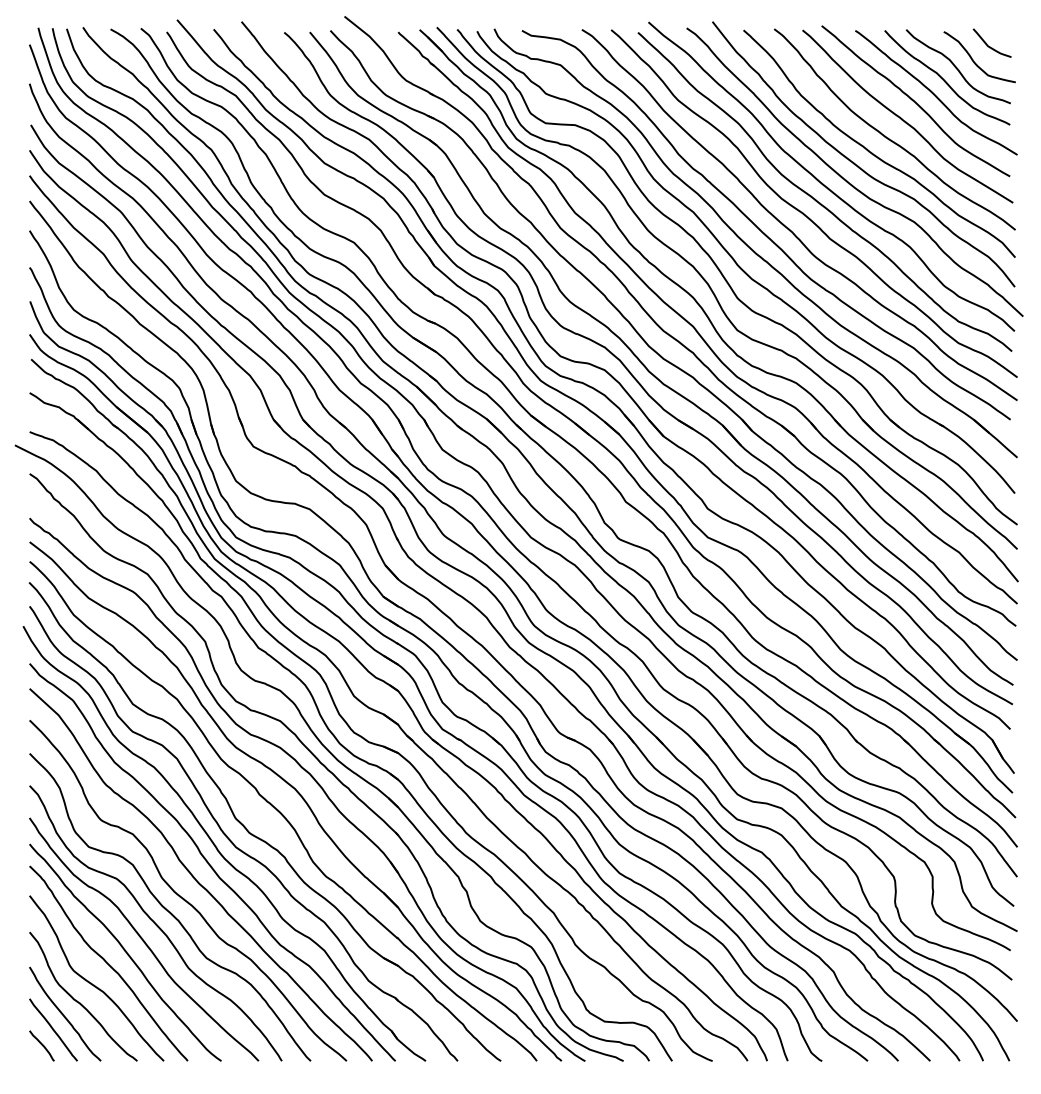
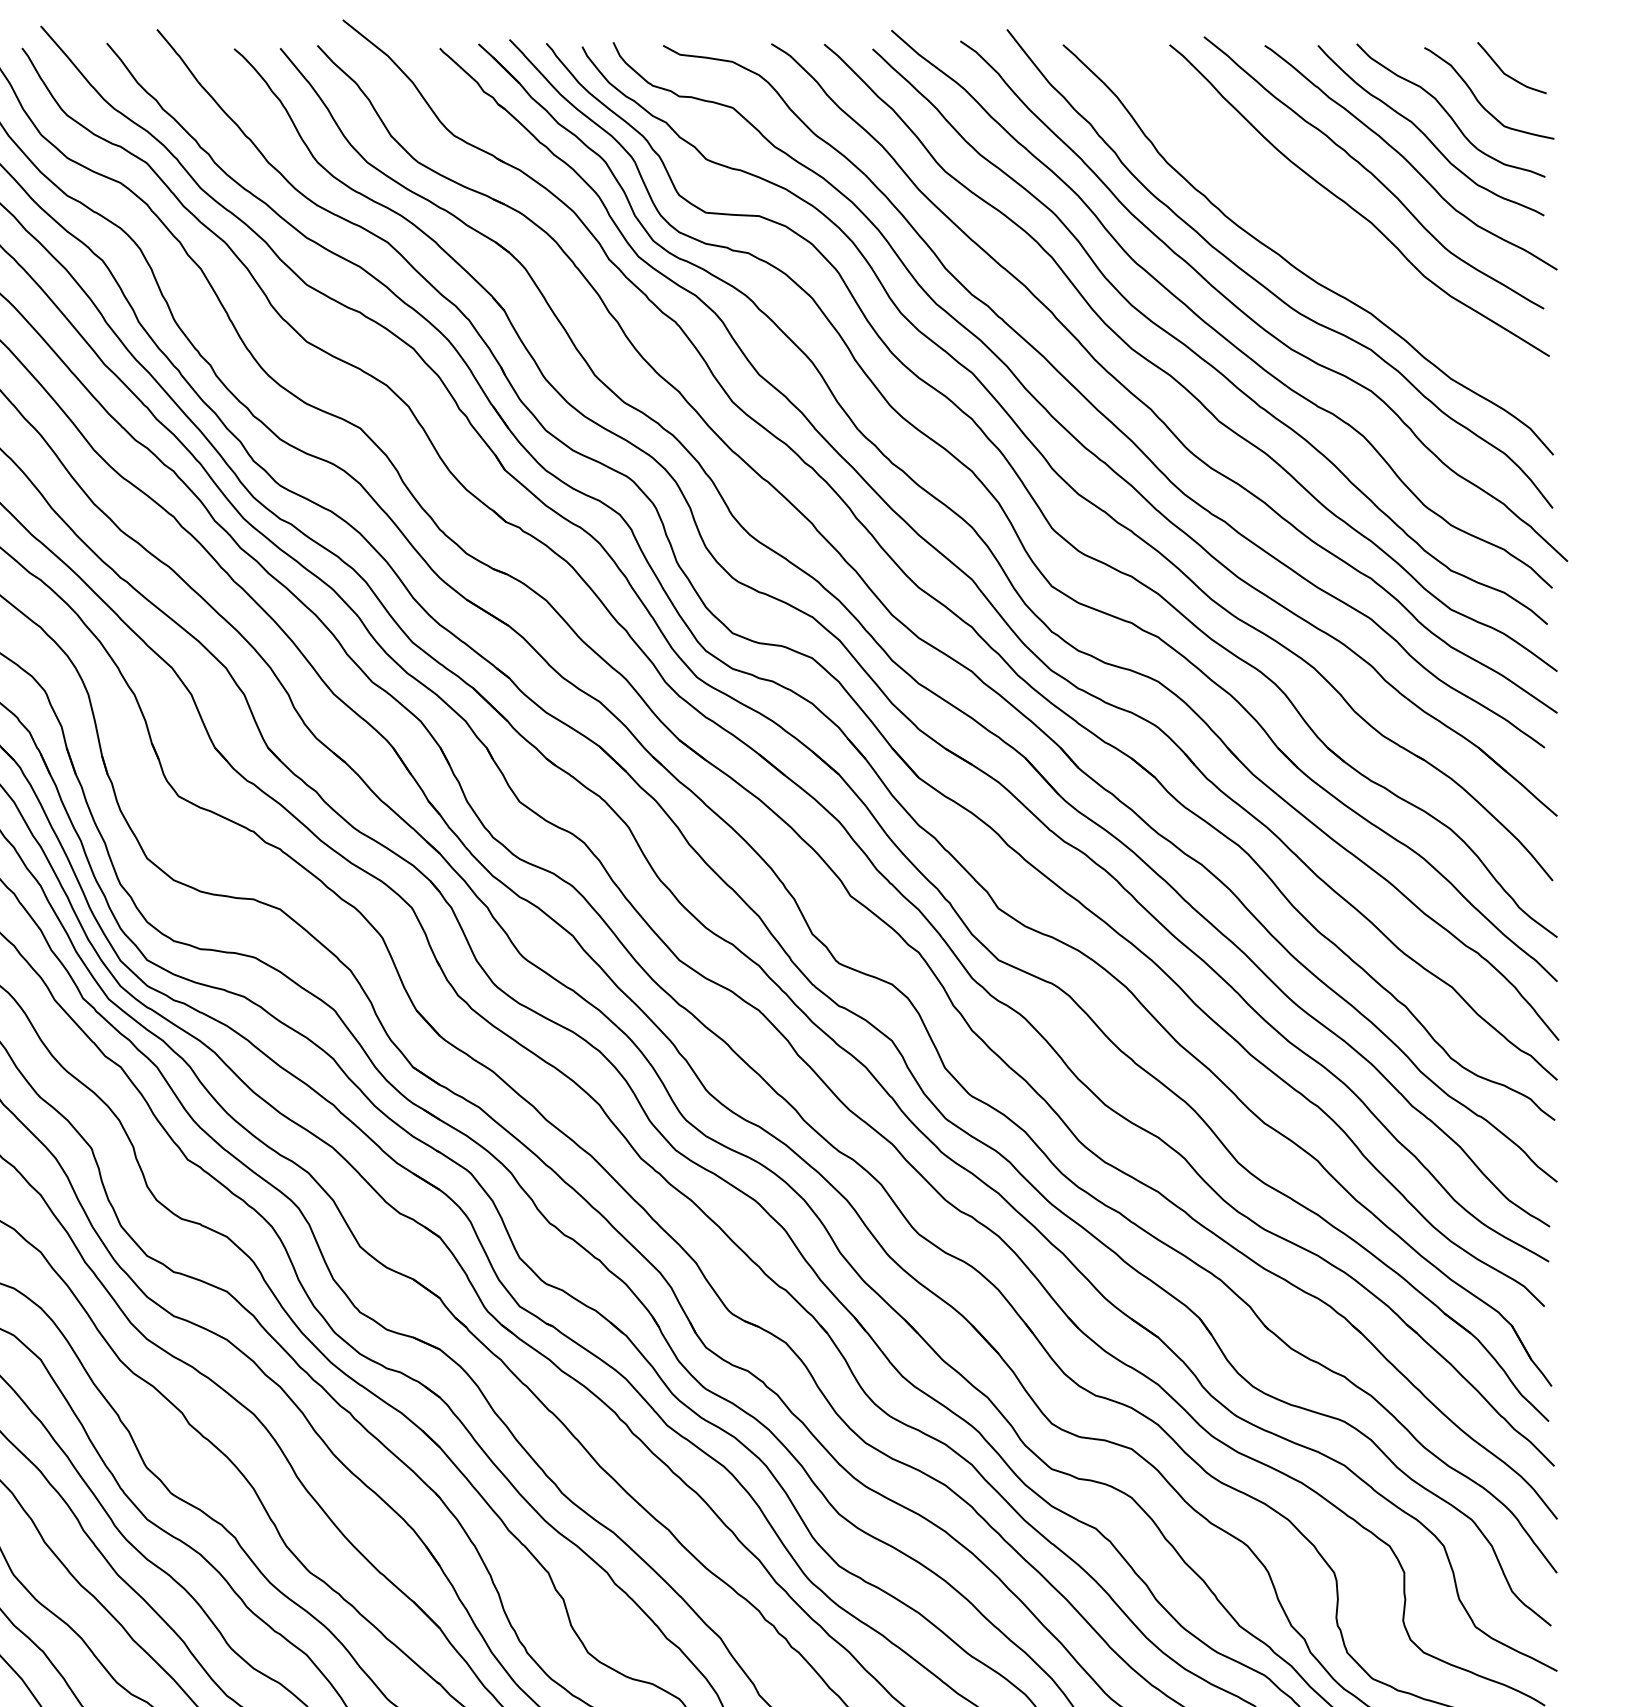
curve: (888, 137) -> (1324, 238), removed

